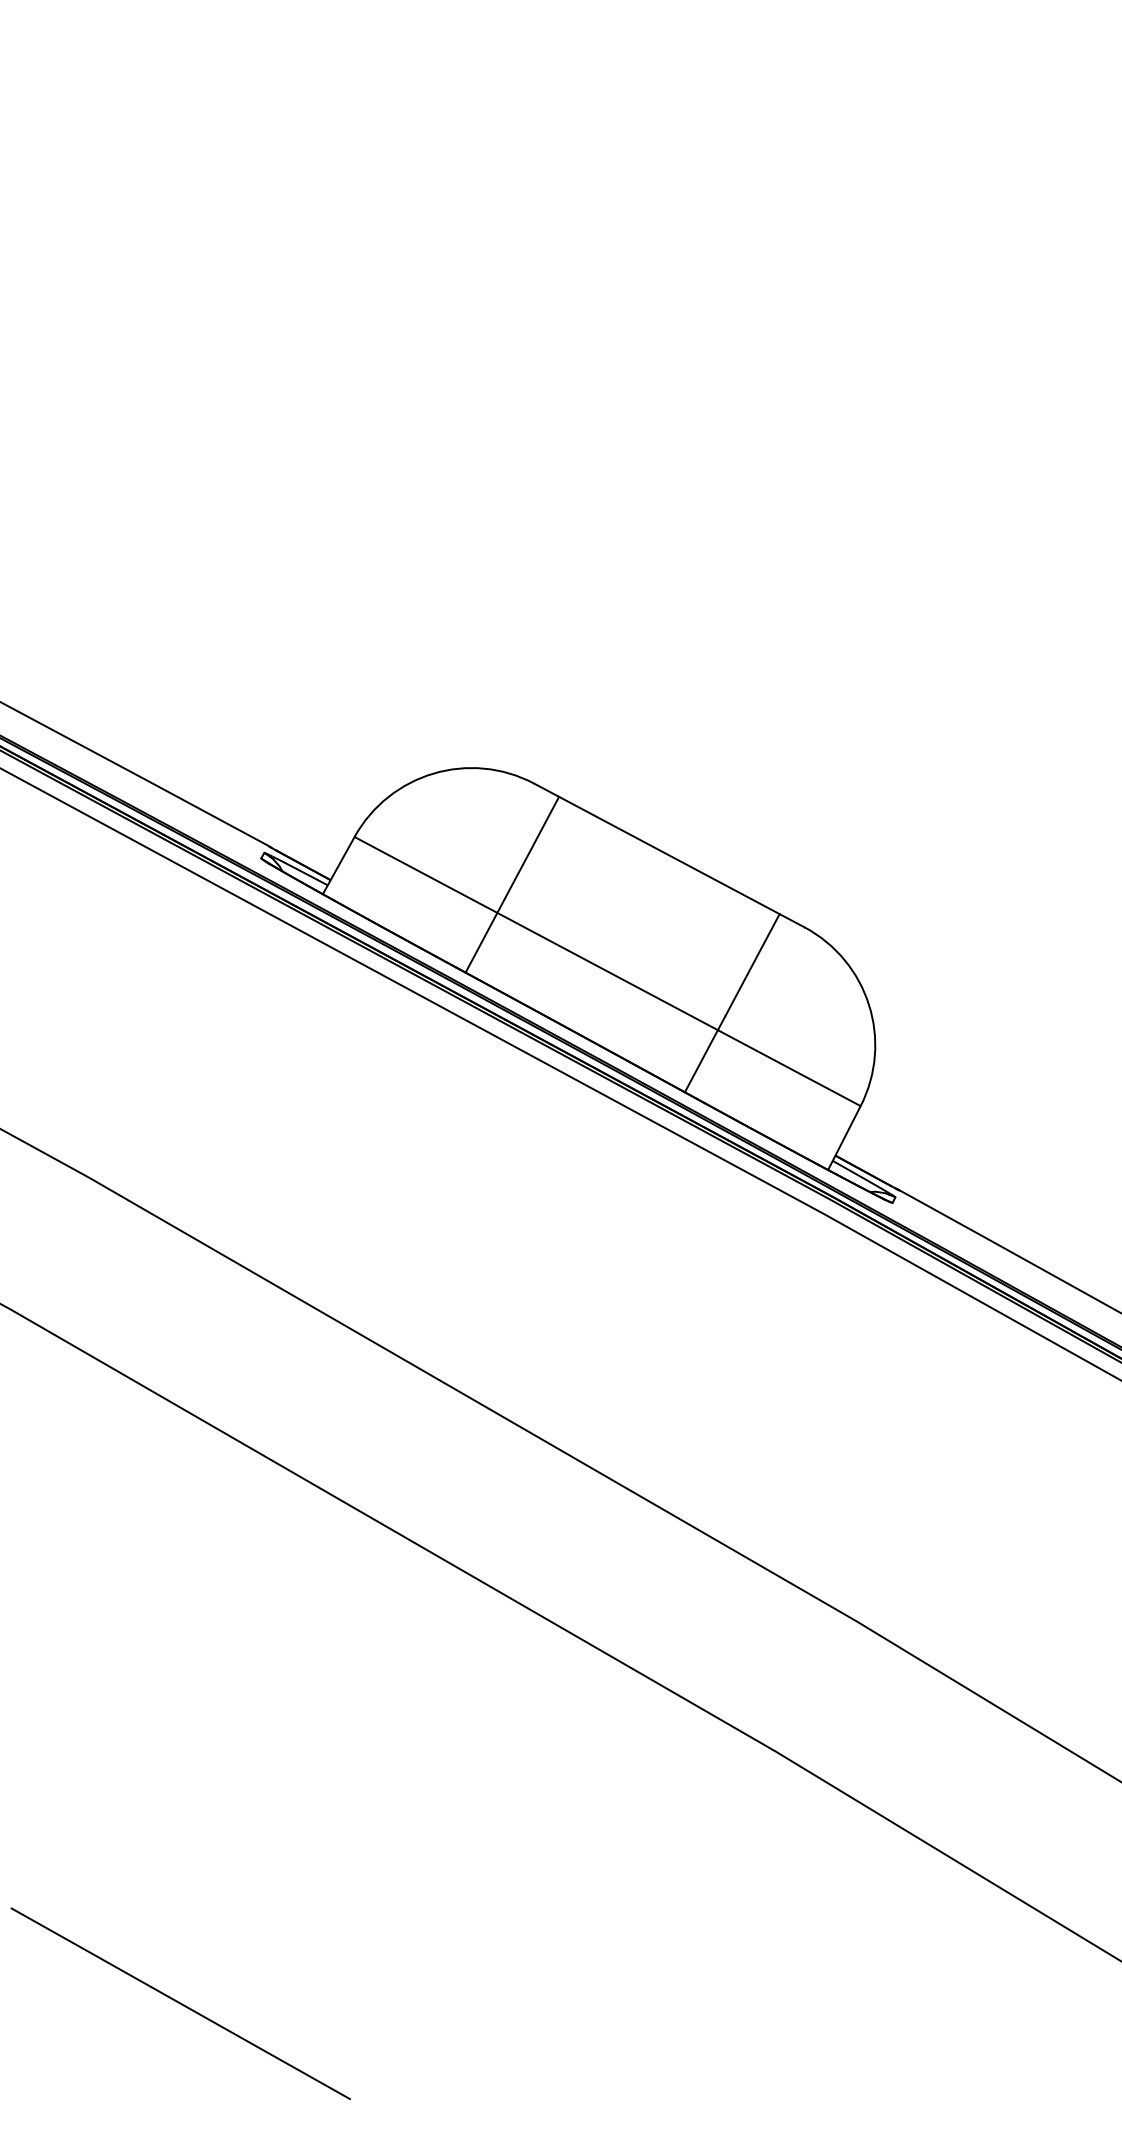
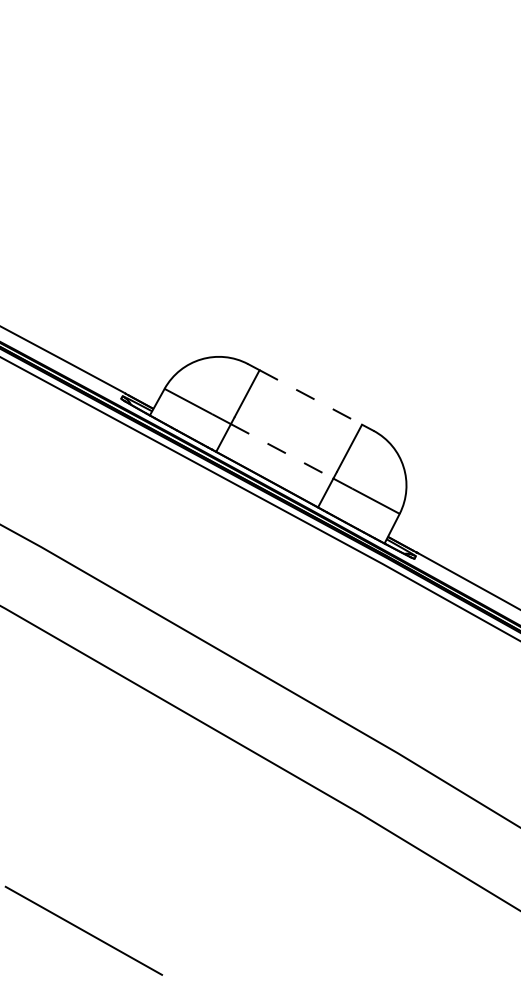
line: (670, 855) -> (311, 397), solid -> dashed
line: (608, 971) -> (282, 451), solid -> dashed

